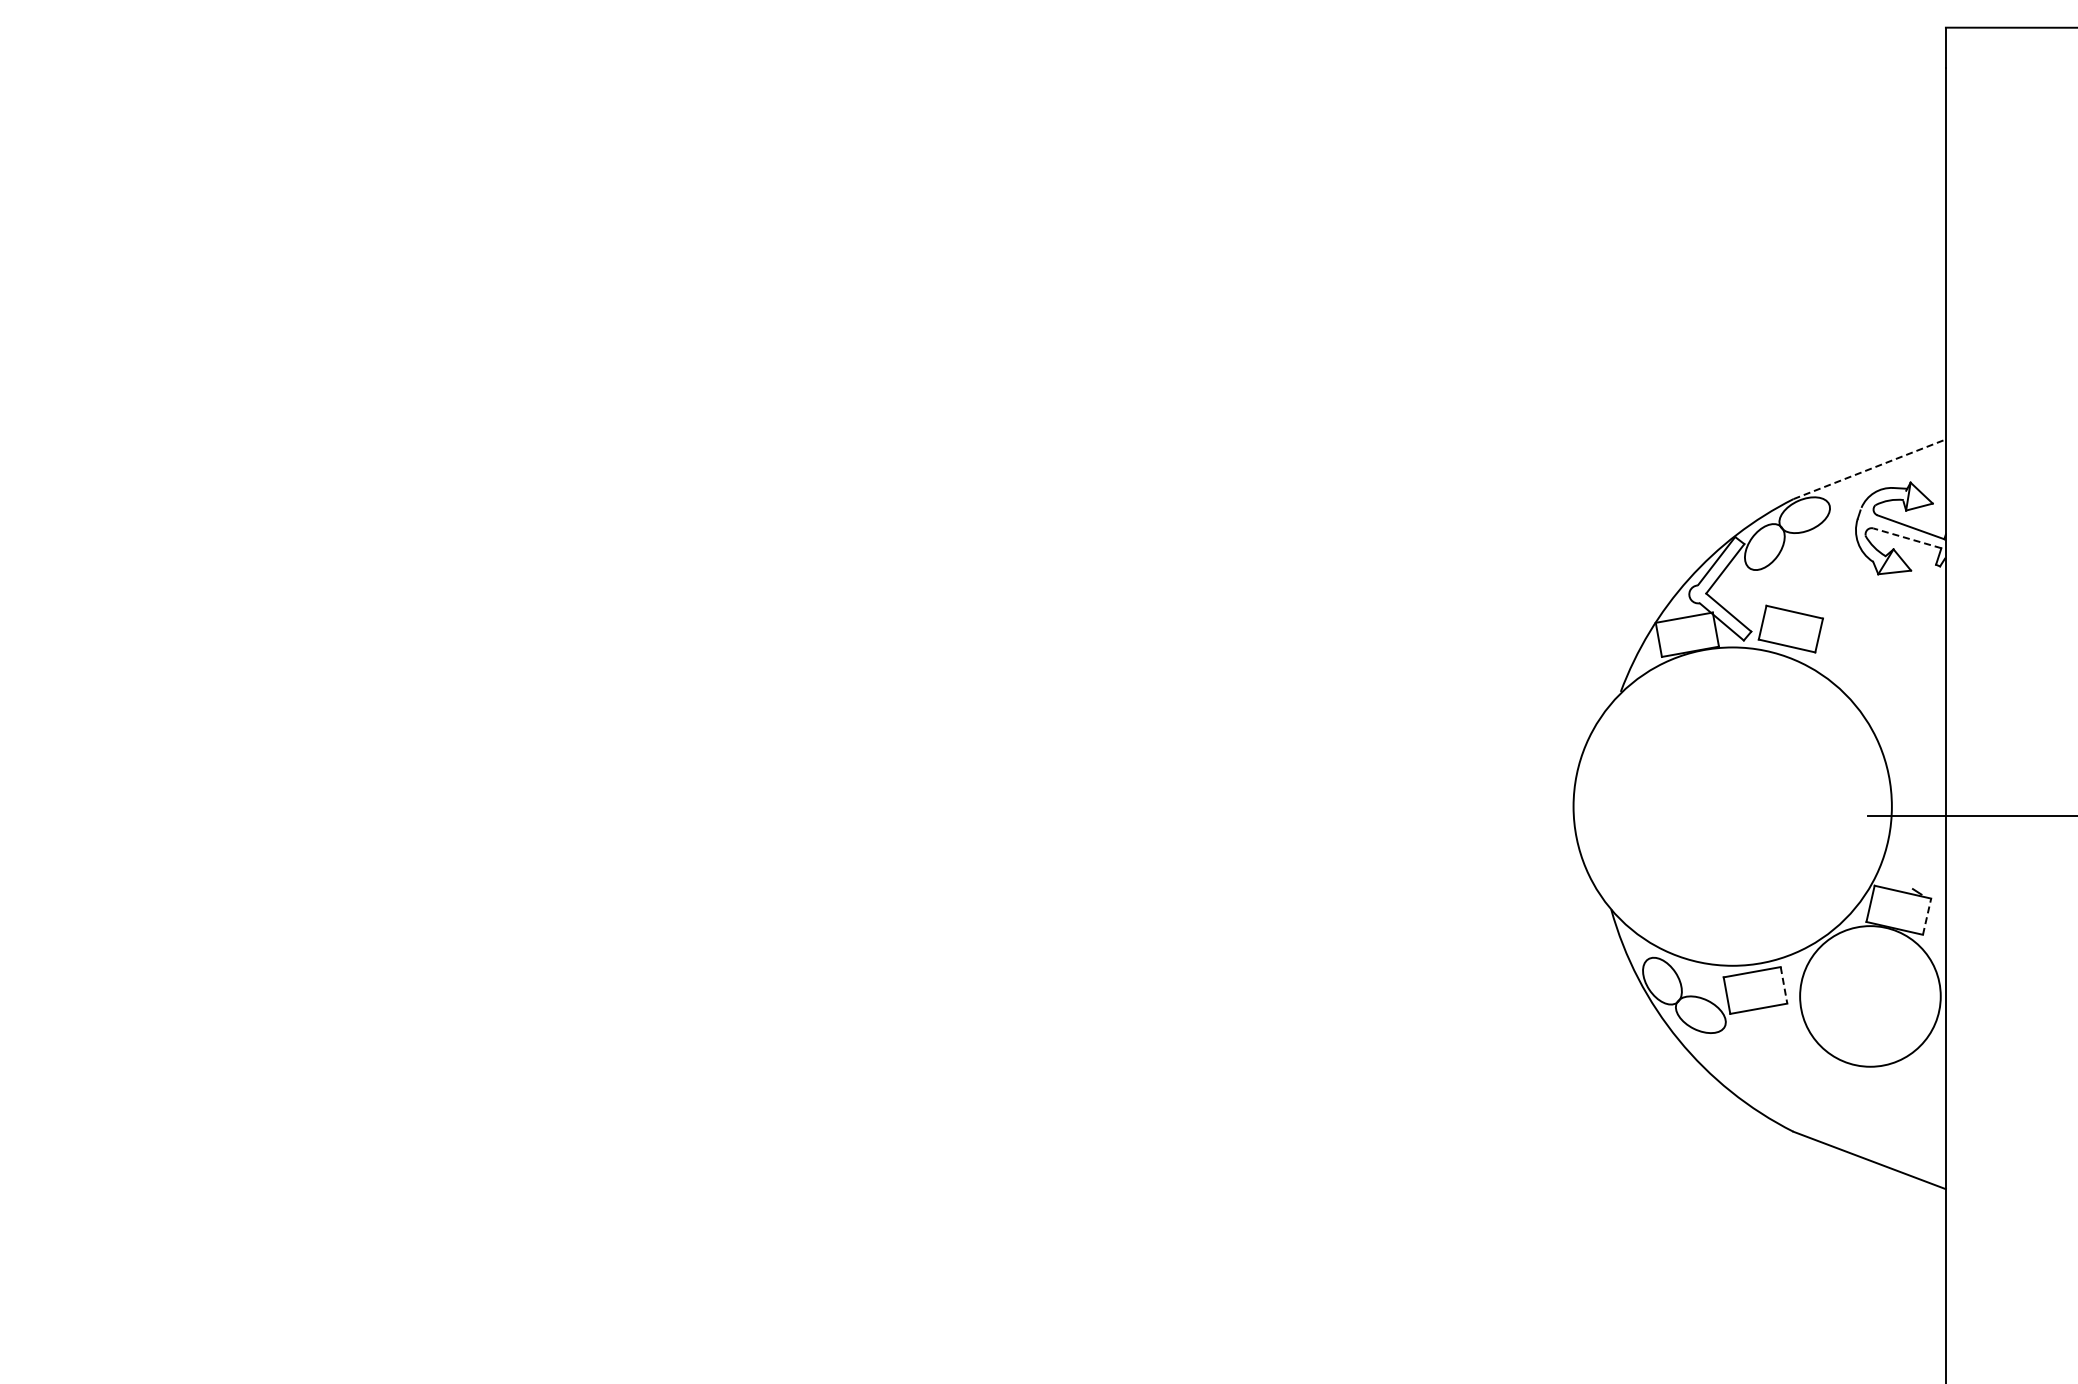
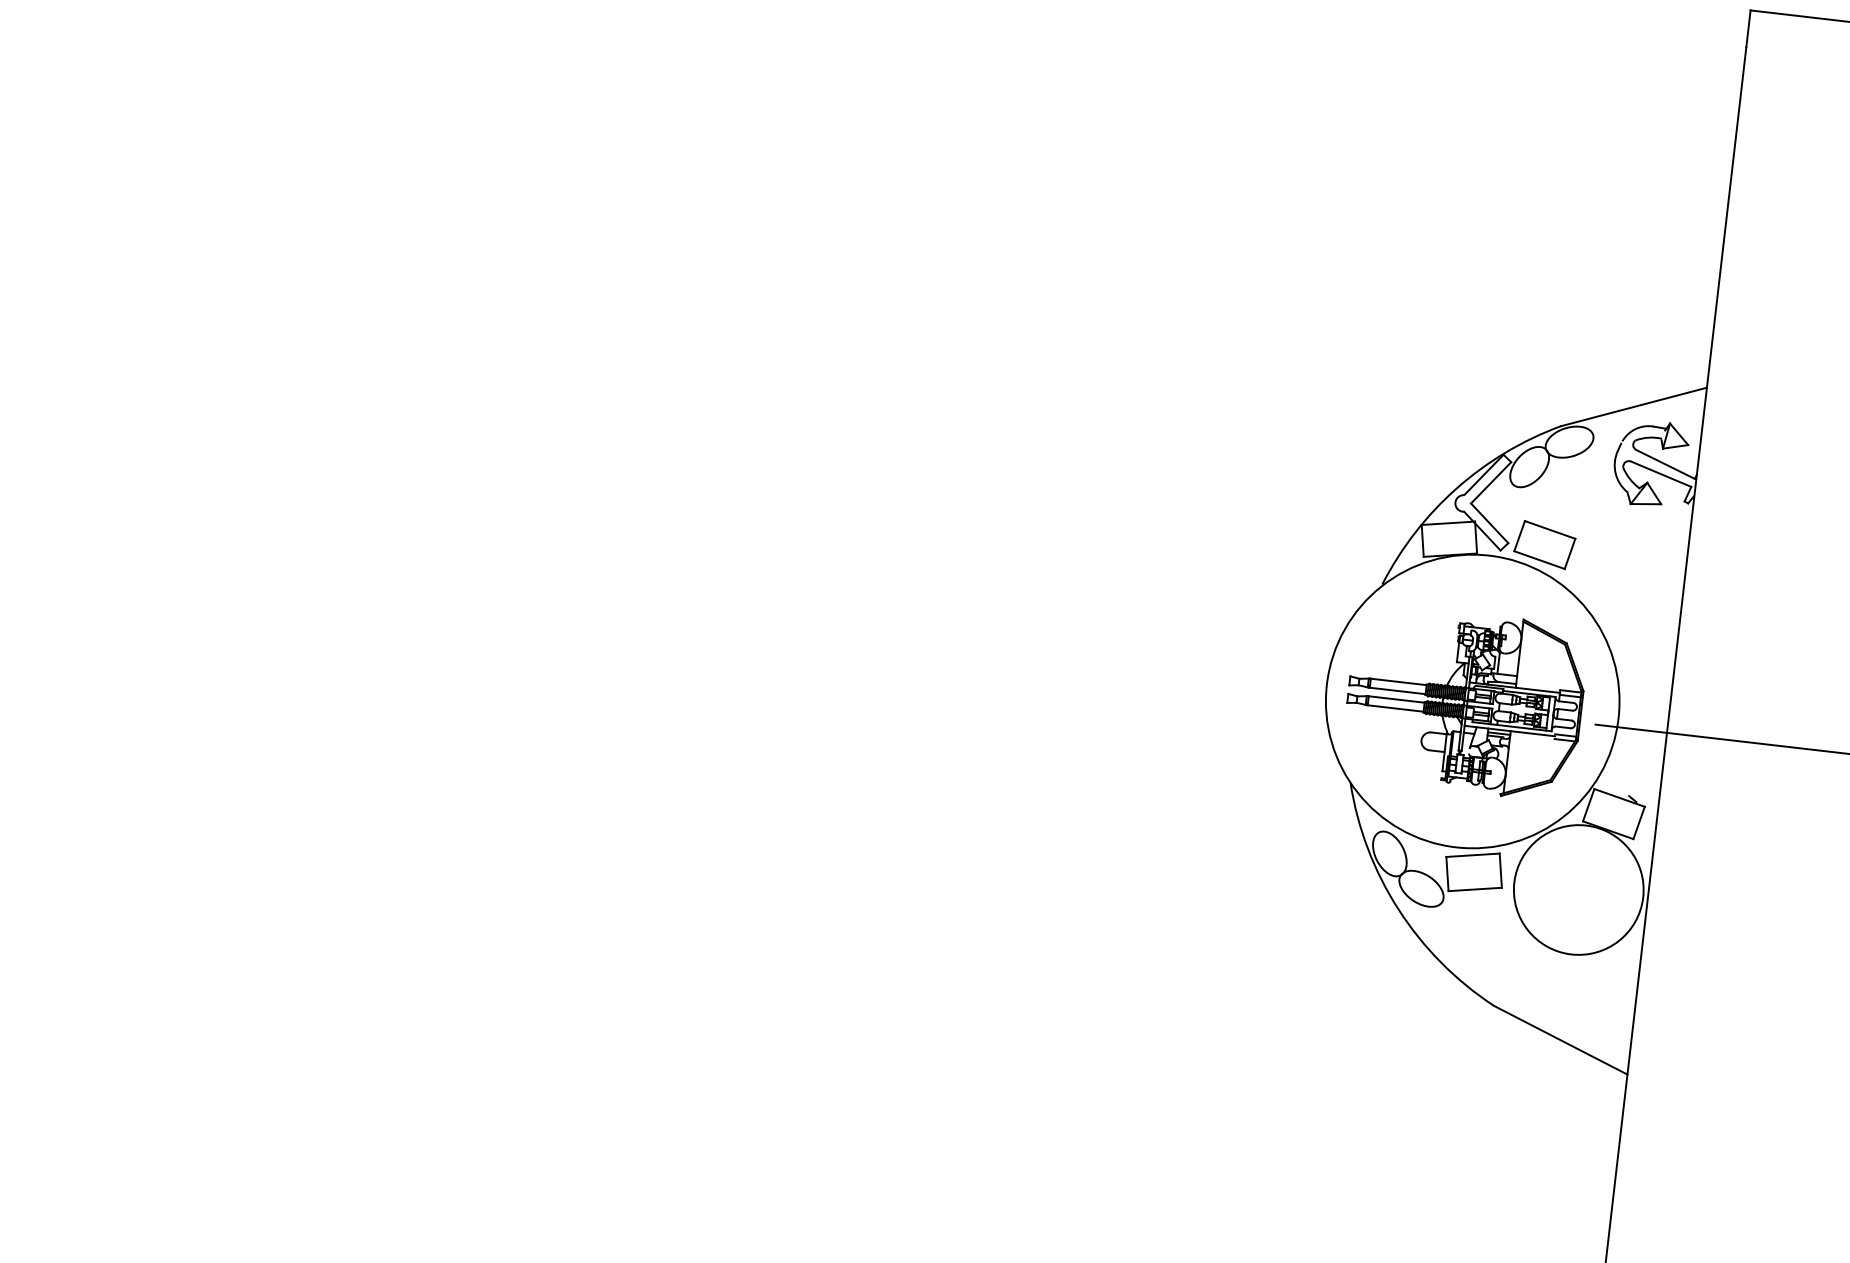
line: (1869, 469) -> (1633, 407), dashed -> solid
line: (1906, 538) -> (1660, 474), dashed -> solid
part: (1723, 808) -> (1464, 702), added
line: (1927, 916) -> (1639, 822), dashed -> solid
line: (1784, 985) -> (1501, 870), dashed -> solid

